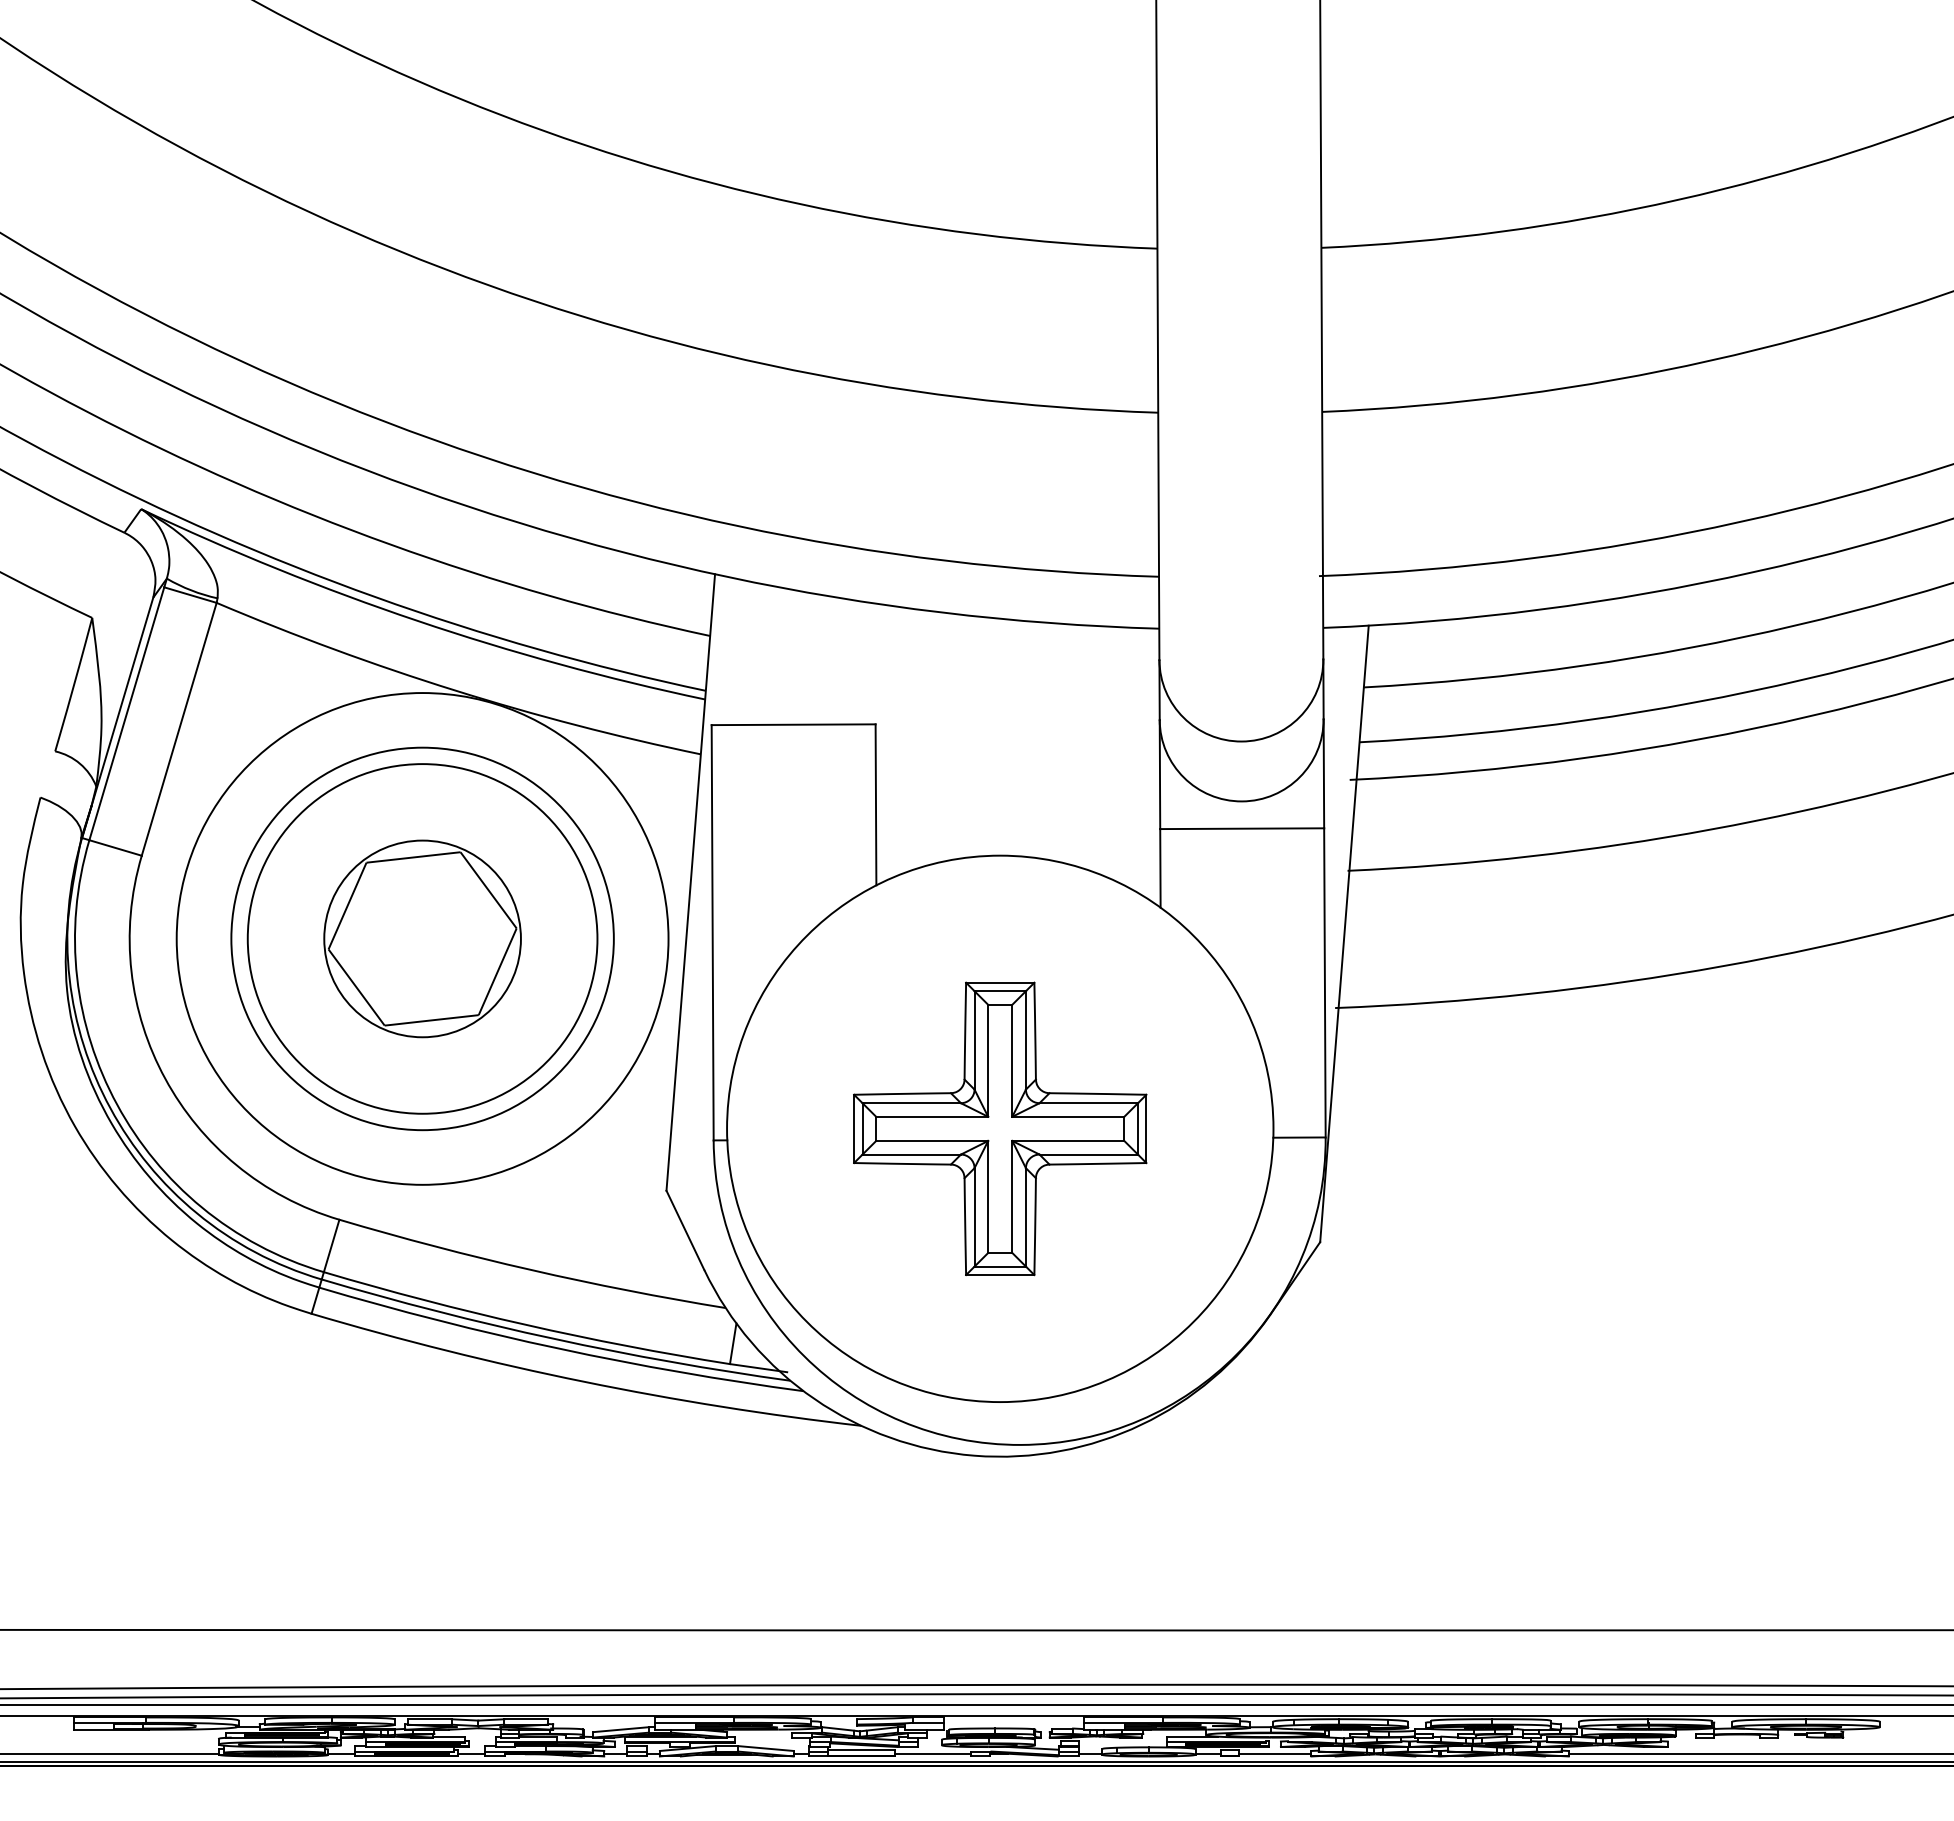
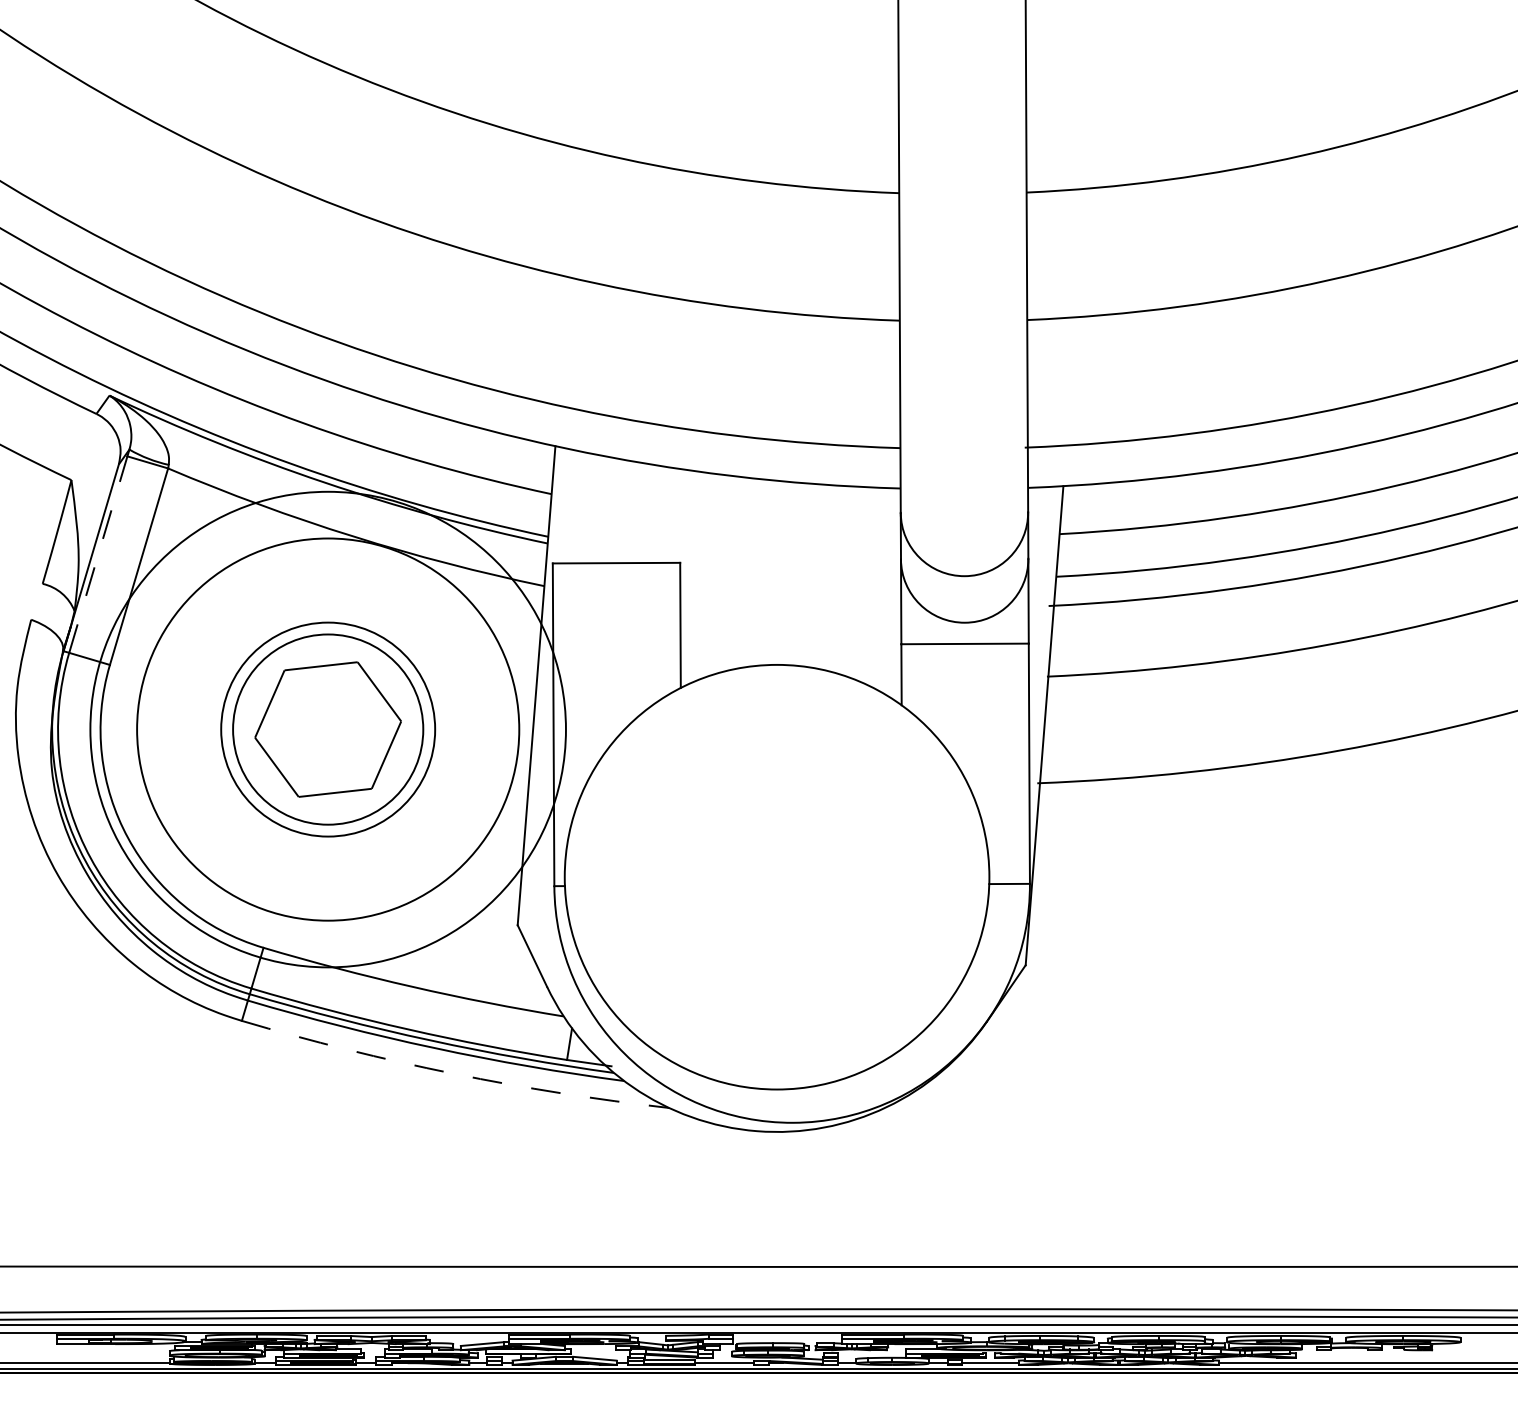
line: (126, 713) -> (98, 554), solid -> dashed
circle: (422, 938) -> (328, 729), size x0.7
circle: (422, 938) -> (328, 729), size x1.4
circle: (422, 938) -> (328, 729), size x1.6
part: (1000, 1128) -> (777, 876), removed
arc: (584, 1381) -> (453, 1073), solid -> dashed

